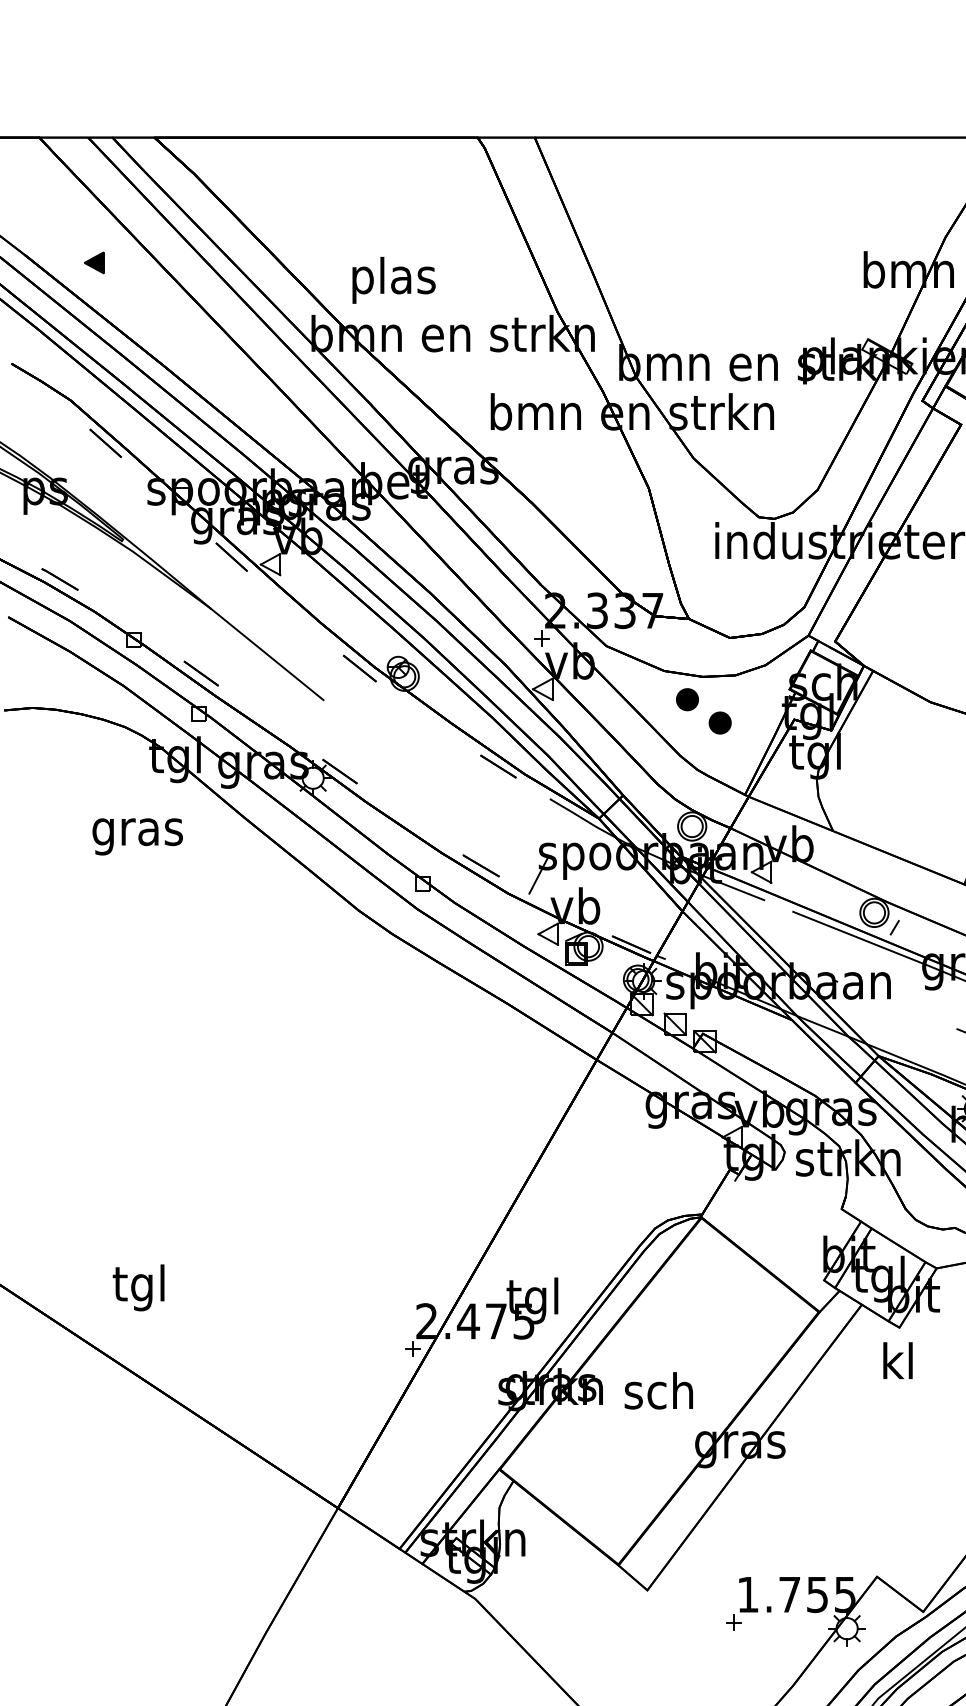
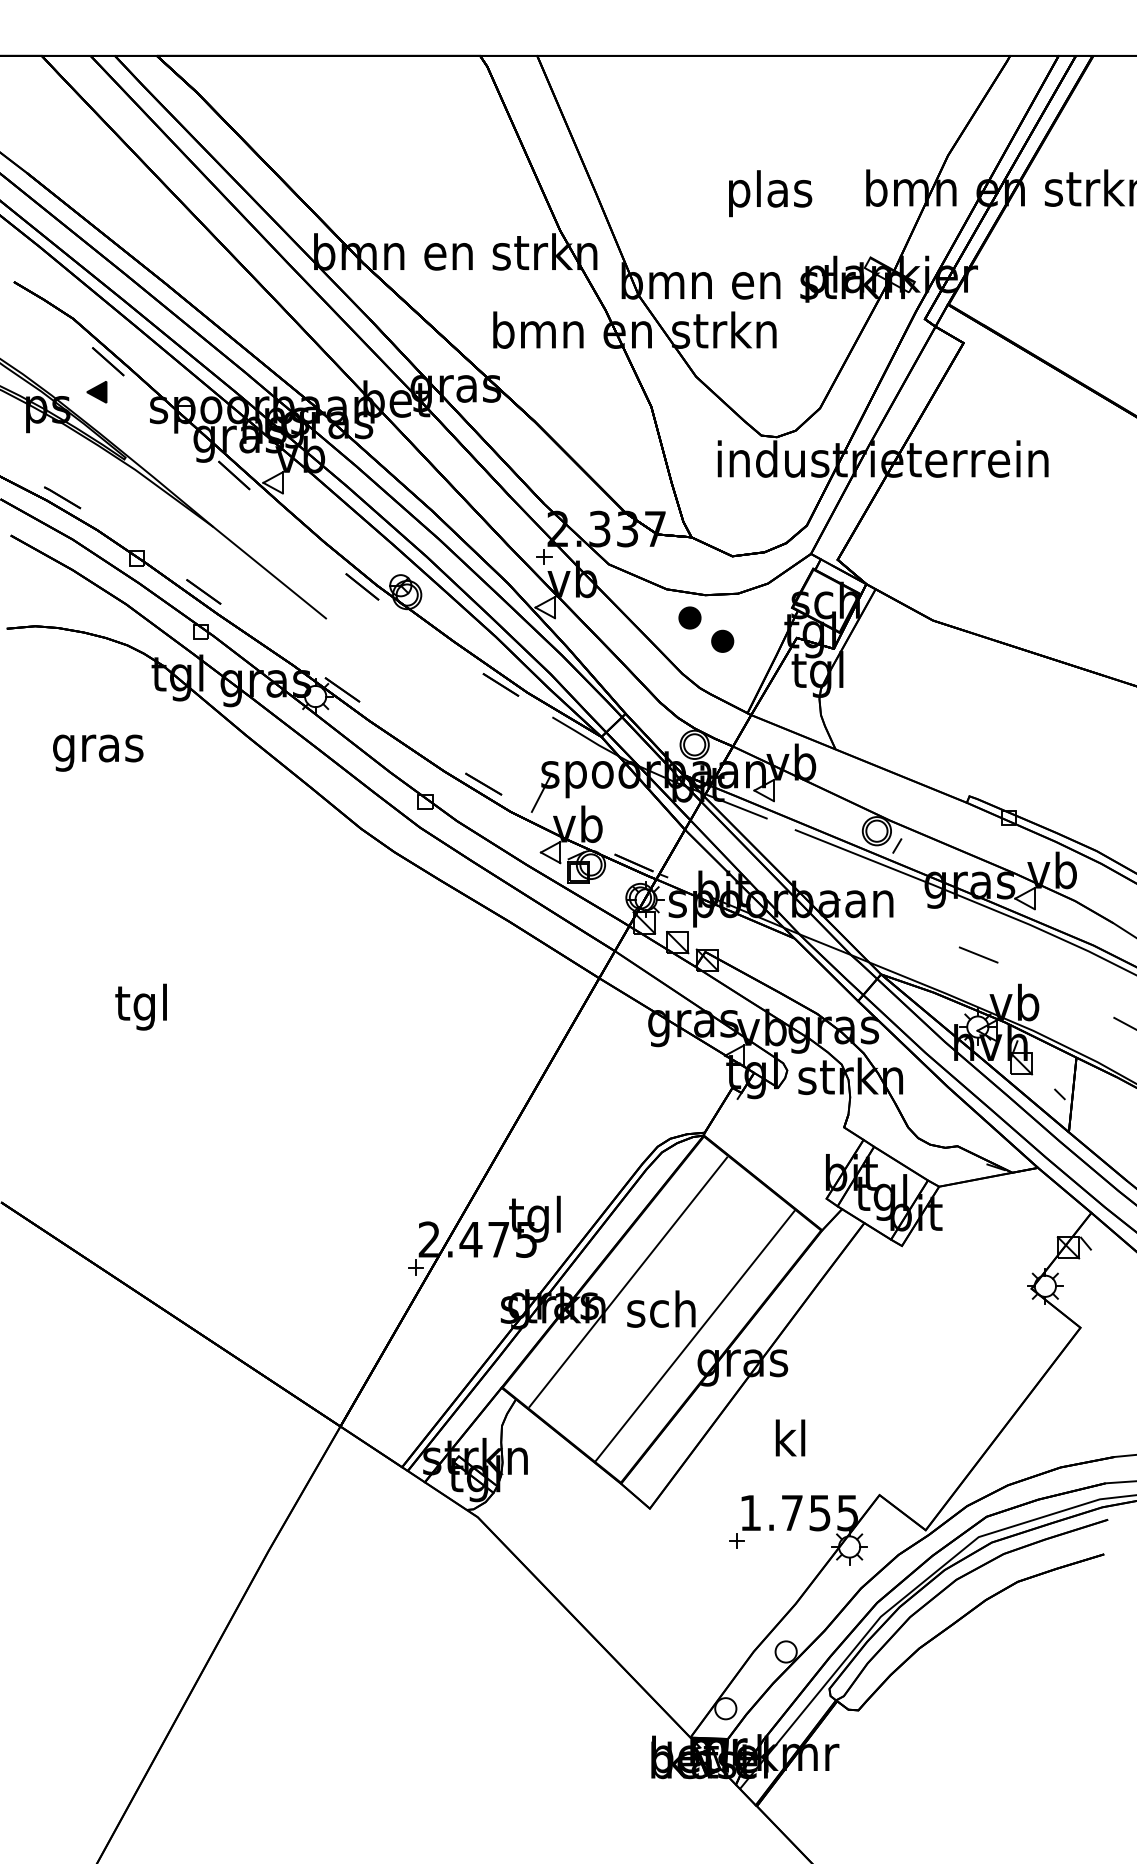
part: (94, 263) -> (96, 392), moved
text: (394, 280) -> (770, 193), moved
text: (138, 836) -> (98, 752), moved
text: (138, 1287) -> (140, 1006), moved
text: (898, 1360) -> (790, 1437), moved
line: (626, 1363) -> (628, 1281), added
line: (692, 1418) -> (694, 1336), added

